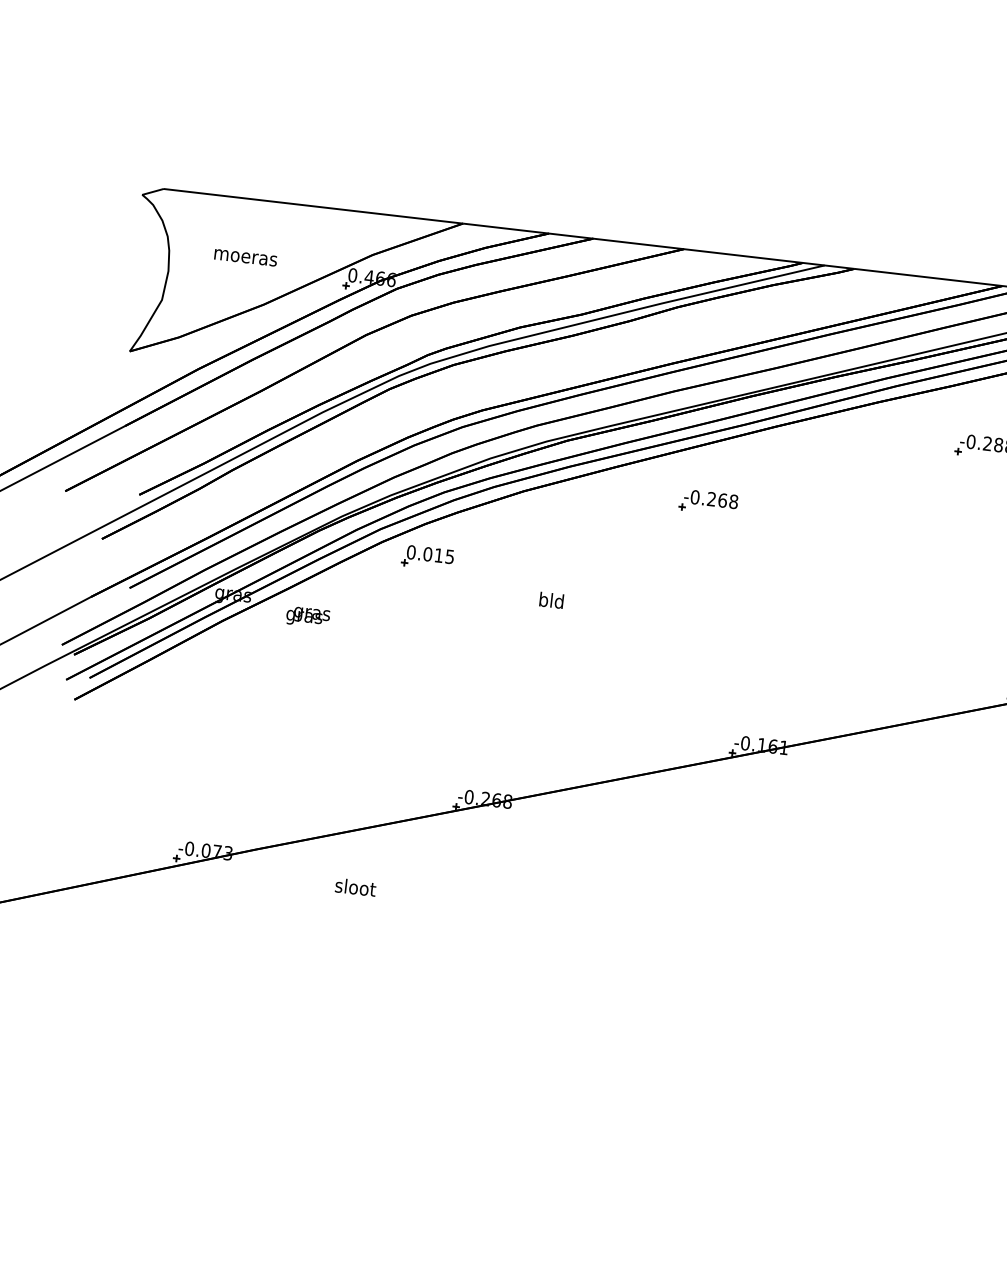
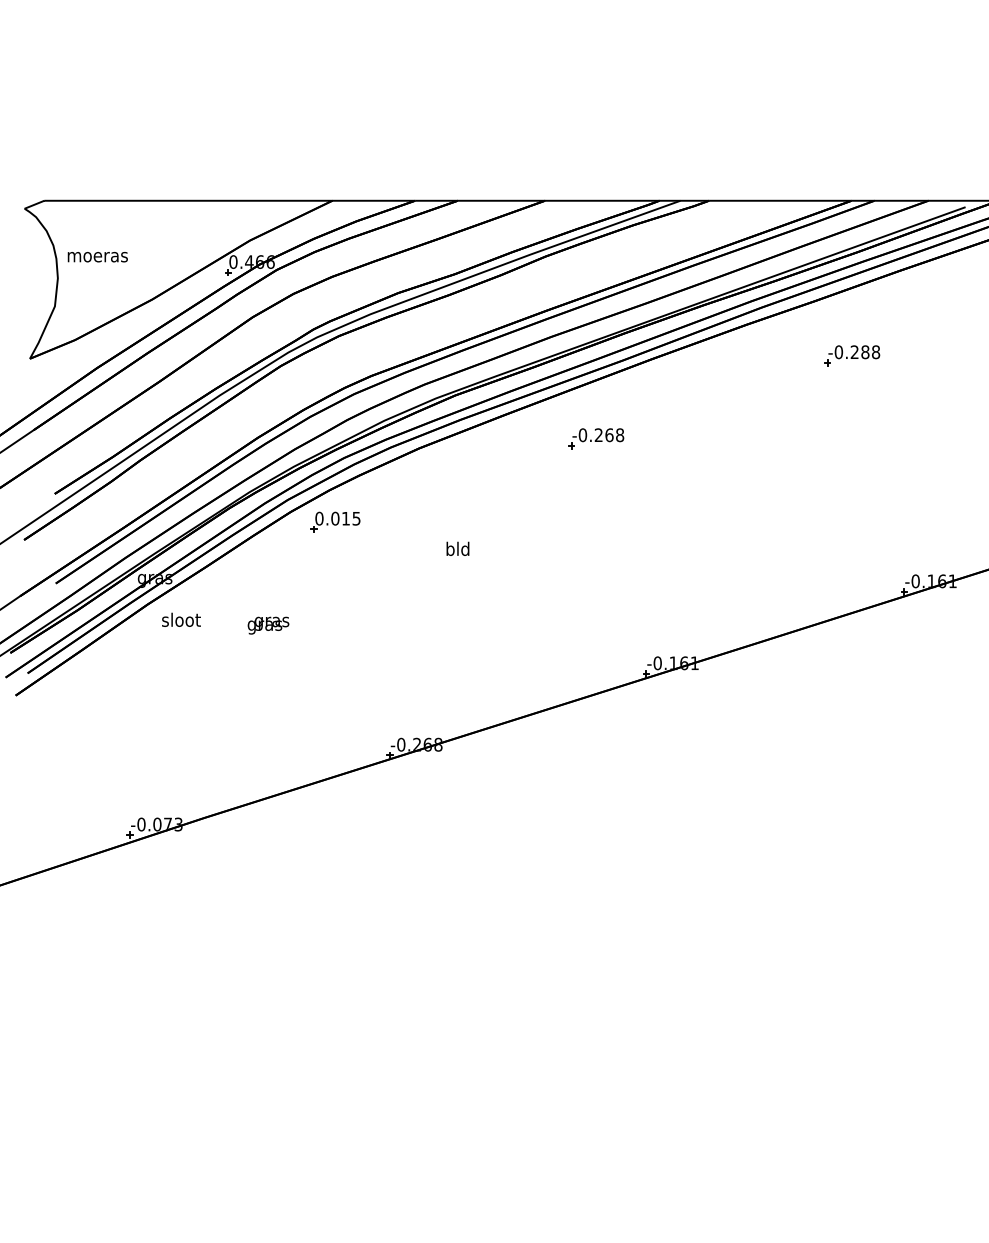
text: (245, 258) -> (97, 257), moved
text: (308, 617) -> (268, 625), moved
text: (355, 886) -> (181, 619), moved

